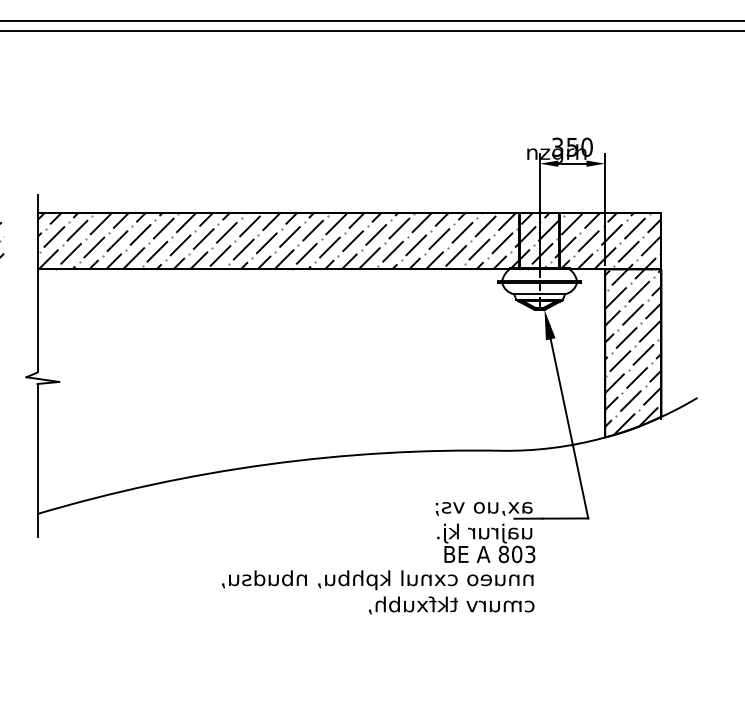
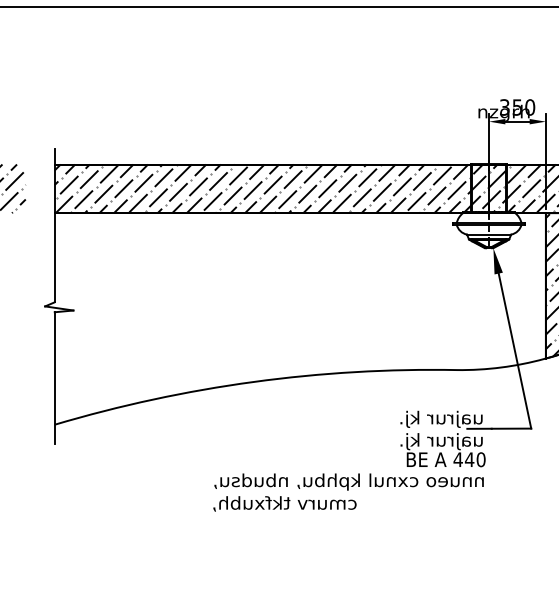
text: (484, 507) -> (441, 419), ax,uo vs; -> uajrur kj.
text: (516, 554) -> (469, 459), 803 -> 440
text: (451, 605) -> (284, 503), moved

